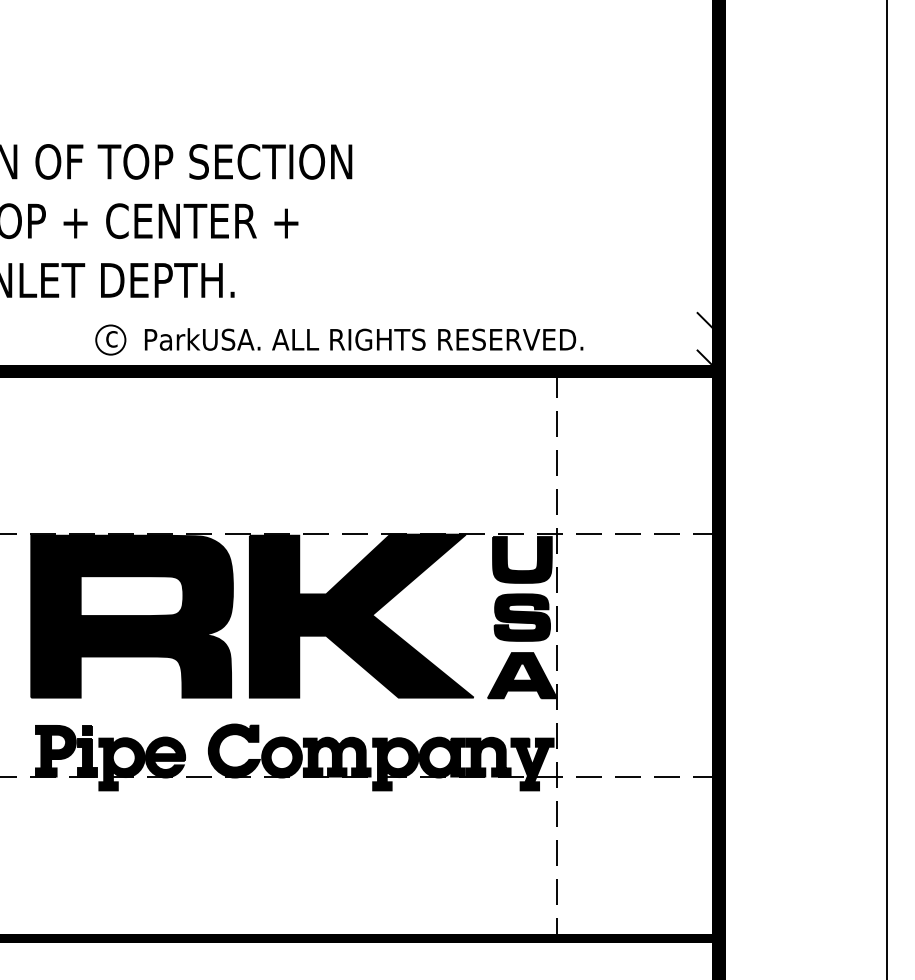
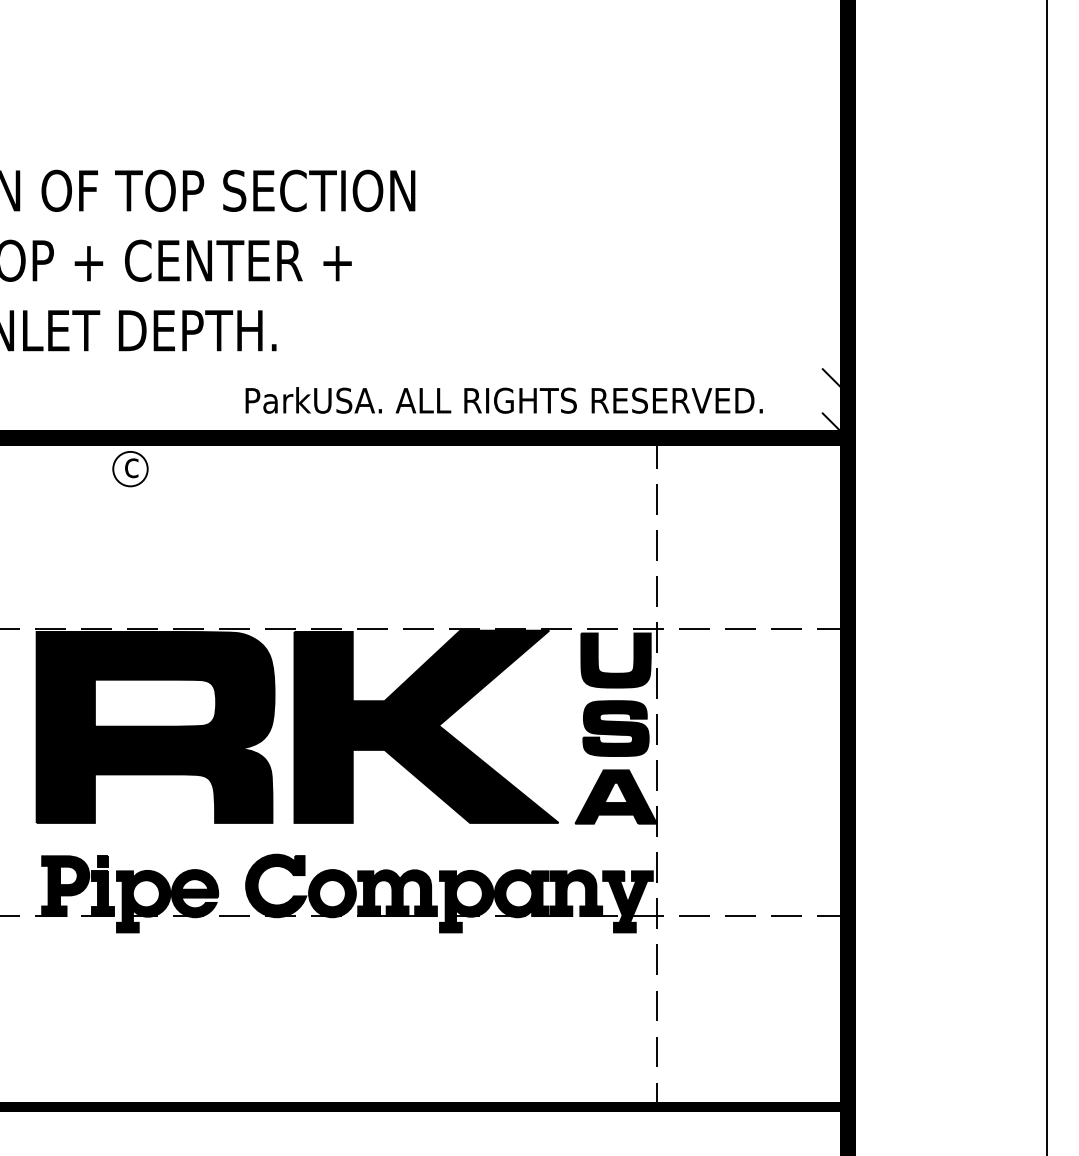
text: (363, 339) -> (503, 400), moved
part: (110, 340) -> (130, 469), moved

